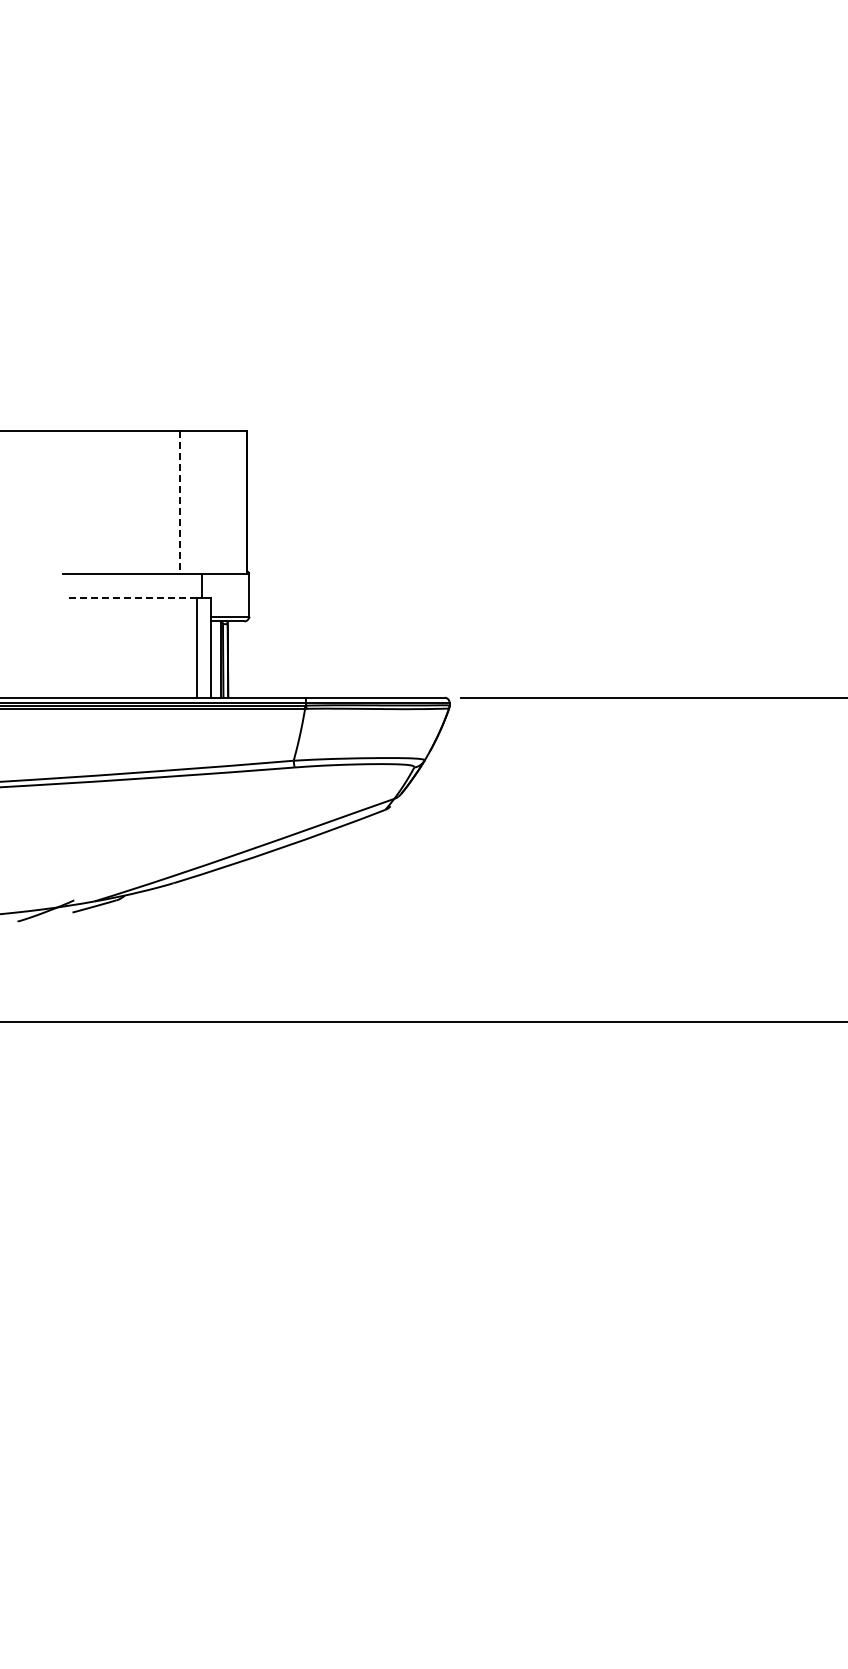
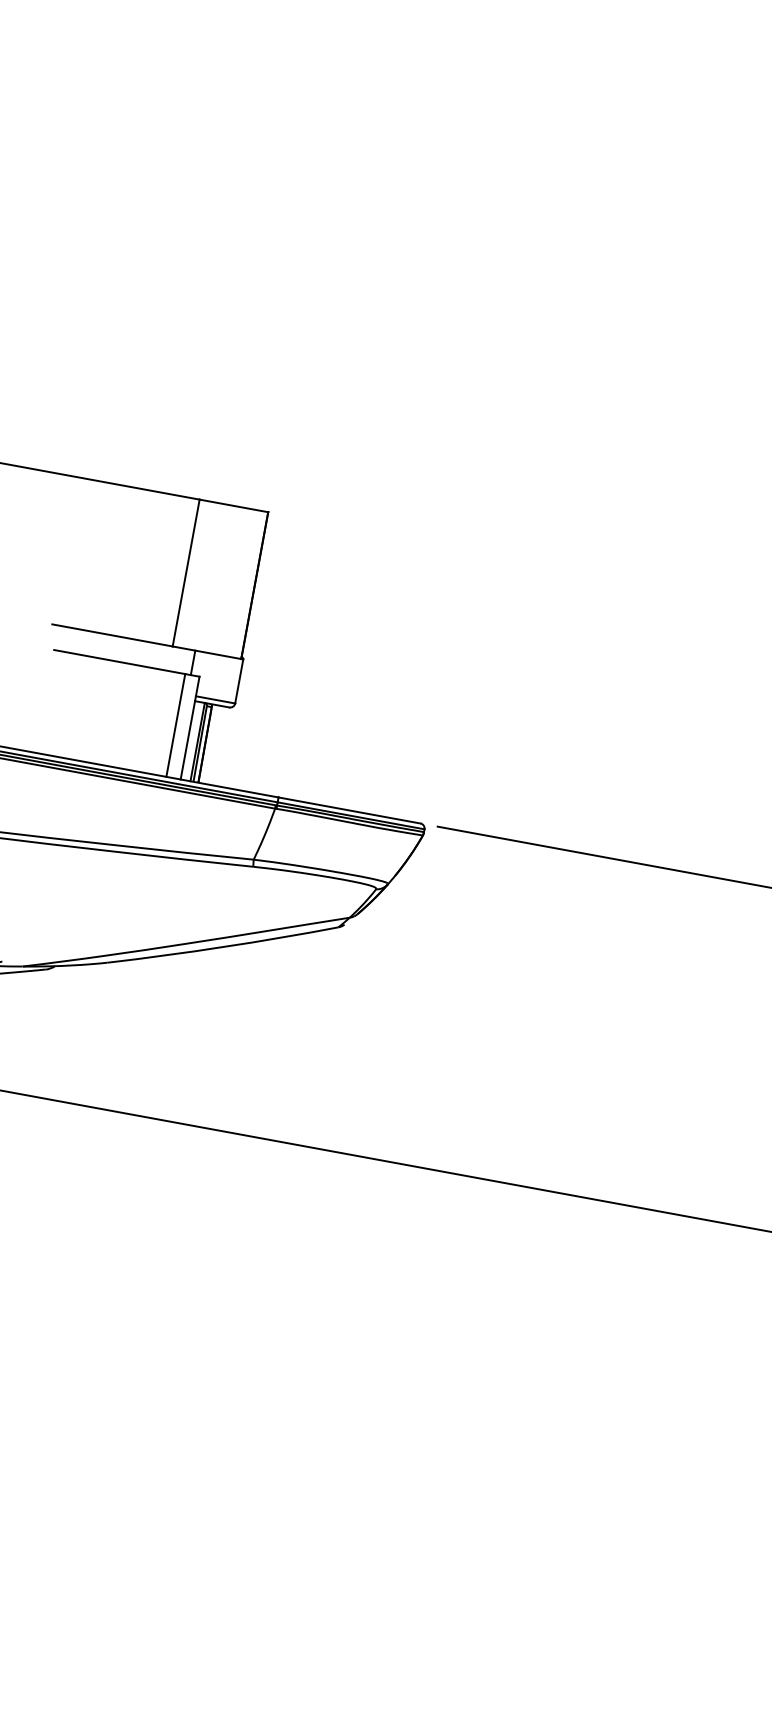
line: (180, 502) -> (186, 573), dashed -> solid
line: (133, 597) -> (120, 662), dashed -> solid

